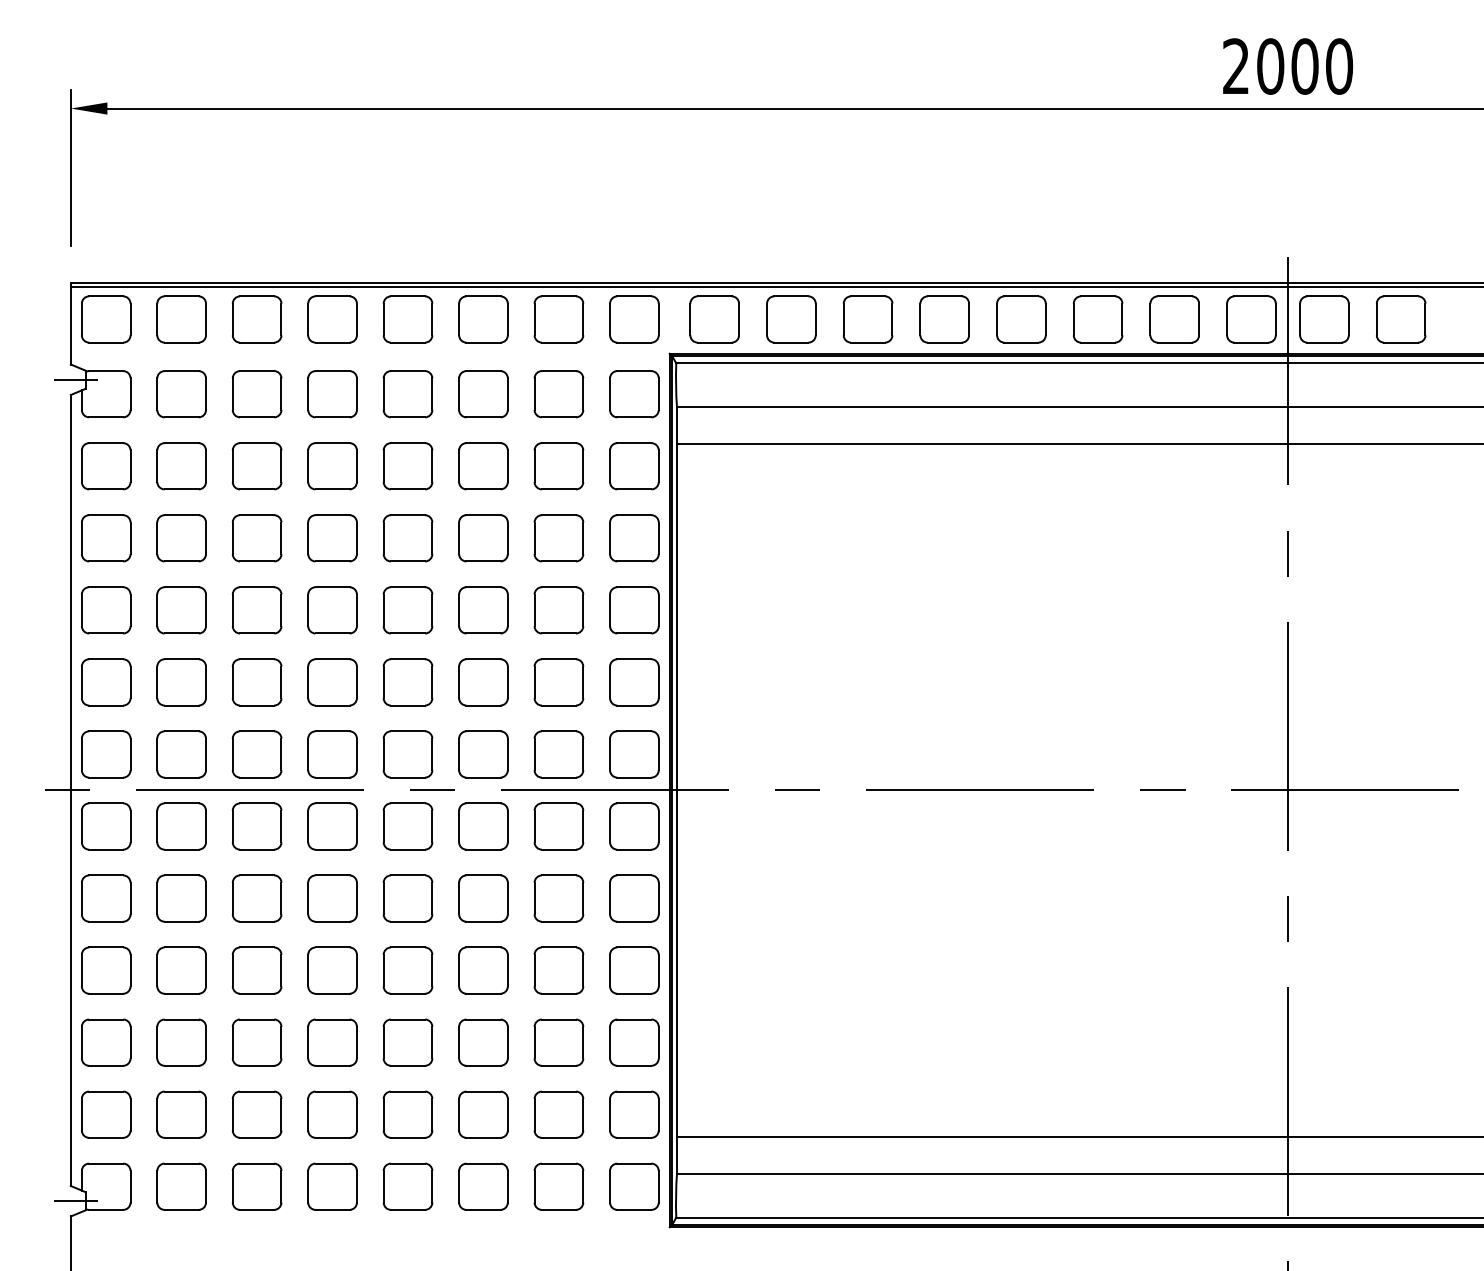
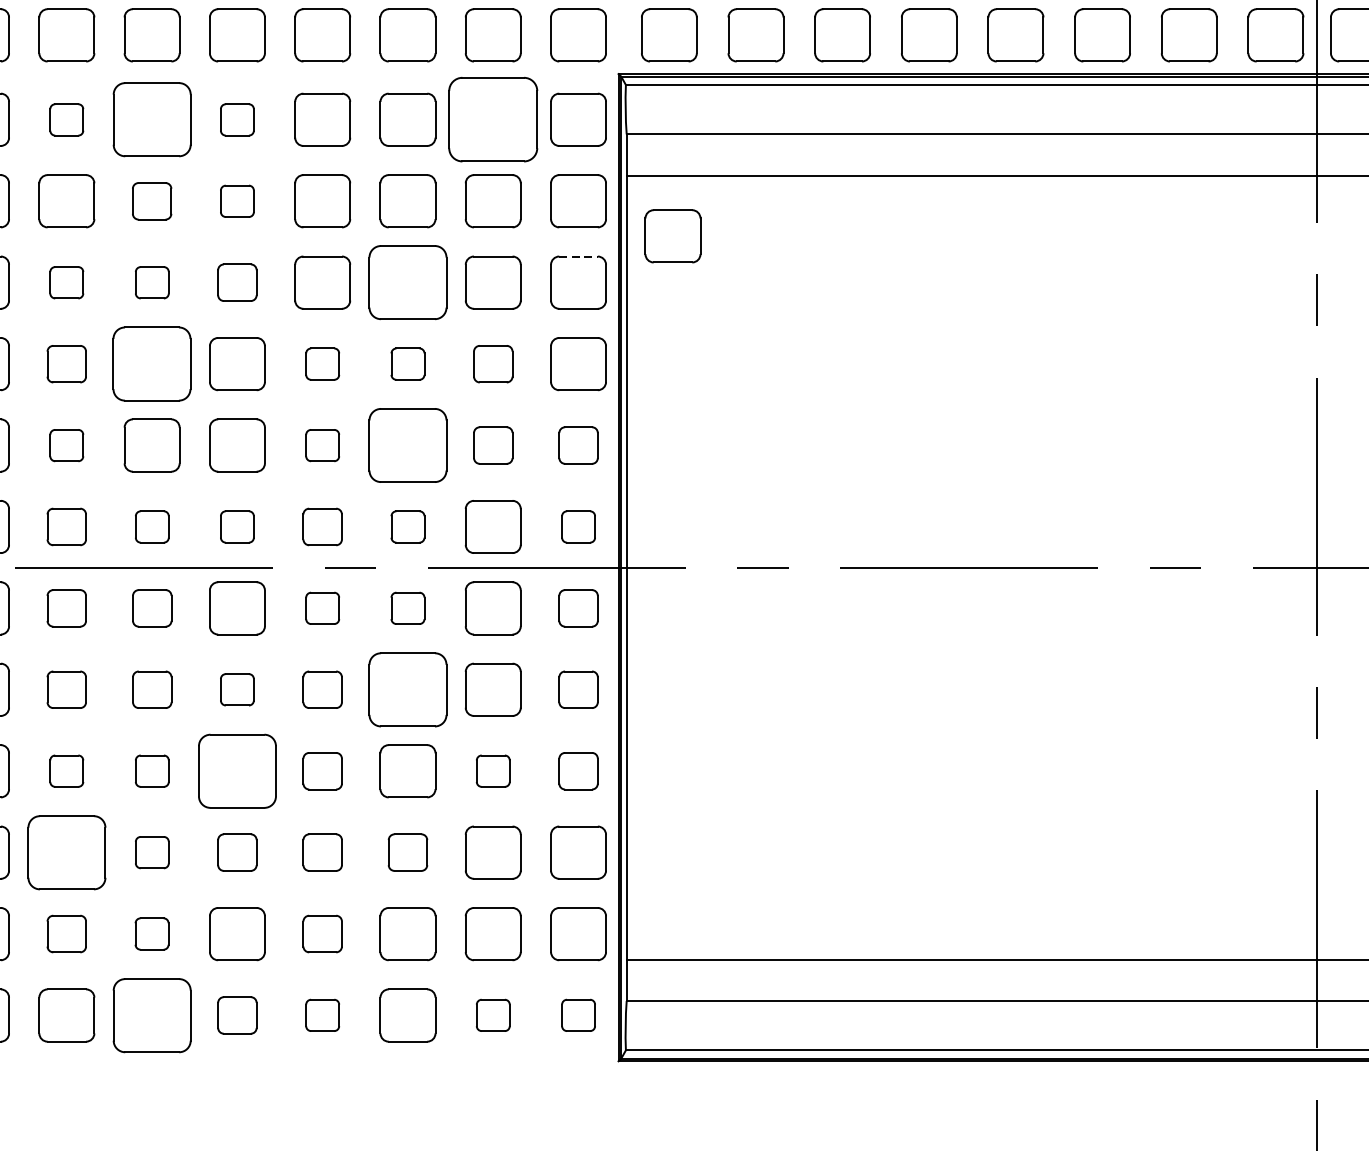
part: (181, 394) -> (66, 120), size x0.6
part: (256, 394) -> (151, 120), size x1.4
part: (332, 394) -> (237, 120), size x0.6
part: (558, 394) -> (492, 120), size x1.6
part: (256, 466) -> (151, 201), size x0.7
part: (332, 466) -> (237, 201), size x0.6
part: (717, 497) -> (672, 236), added
line: (634, 515) -> (578, 256), solid -> dashed
part: (181, 538) -> (66, 282), size x0.6
part: (257, 538) -> (152, 282), size x0.6
part: (332, 538) -> (237, 282), size x0.7
part: (483, 538) -> (408, 282), size x1.4
part: (181, 610) -> (66, 364), size x0.7
part: (257, 610) -> (152, 364), size x1.4
part: (407, 610) -> (322, 364), size x0.6
part: (483, 610) -> (408, 364), size x0.6
part: (558, 610) -> (492, 364), size x0.7
part: (181, 682) -> (66, 445), size x0.6
part: (407, 682) -> (322, 445), size x0.6
part: (483, 682) -> (408, 445), size x1.4
part: (558, 682) -> (492, 445), size x0.7
part: (634, 682) -> (578, 445), size x0.7
part: (181, 754) -> (66, 526), size x0.7
part: (257, 754) -> (152, 526), size x0.6
part: (332, 754) -> (237, 526), size x0.6
part: (407, 754) -> (322, 526), size x0.7
part: (483, 754) -> (408, 526), size x0.6
part: (634, 754) -> (578, 526), size x0.6
part: (181, 826) -> (66, 608), size x0.7
part: (257, 826) -> (152, 608), size x0.7
part: (407, 826) -> (322, 608), size x0.6
part: (483, 826) -> (408, 608), size x0.6
part: (634, 826) -> (578, 608), size x0.7
part: (181, 898) -> (66, 689), size x0.7
part: (257, 898) -> (152, 689), size x0.7
part: (332, 898) -> (237, 689), size x0.6
part: (407, 898) -> (322, 689), size x0.7
part: (483, 898) -> (408, 689), size x1.4
part: (634, 898) -> (578, 689), size x0.7
part: (181, 970) -> (66, 771), size x0.6
part: (257, 970) -> (152, 771), size x0.6
part: (332, 970) -> (237, 771), size x1.4
part: (407, 970) -> (322, 771), size x0.7
part: (558, 970) -> (492, 771), size x0.6
part: (634, 970) -> (578, 771), size x0.7
part: (181, 1042) -> (66, 852), size x1.4
part: (257, 1042) -> (152, 852), size x0.6
part: (332, 1042) -> (237, 852), size x0.7
part: (407, 1042) -> (322, 852), size x0.7
part: (483, 1042) -> (408, 852), size x0.7
part: (181, 1114) -> (66, 933), size x0.7
part: (256, 1114) -> (151, 933), size x0.6
part: (407, 1114) -> (322, 933), size x0.7
part: (256, 1186) -> (151, 1015), size x1.4
part: (332, 1186) -> (237, 1015), size x0.7
part: (407, 1186) -> (322, 1015), size x0.6
part: (558, 1186) -> (492, 1015), size x0.6
part: (634, 1186) -> (578, 1015), size x0.6

